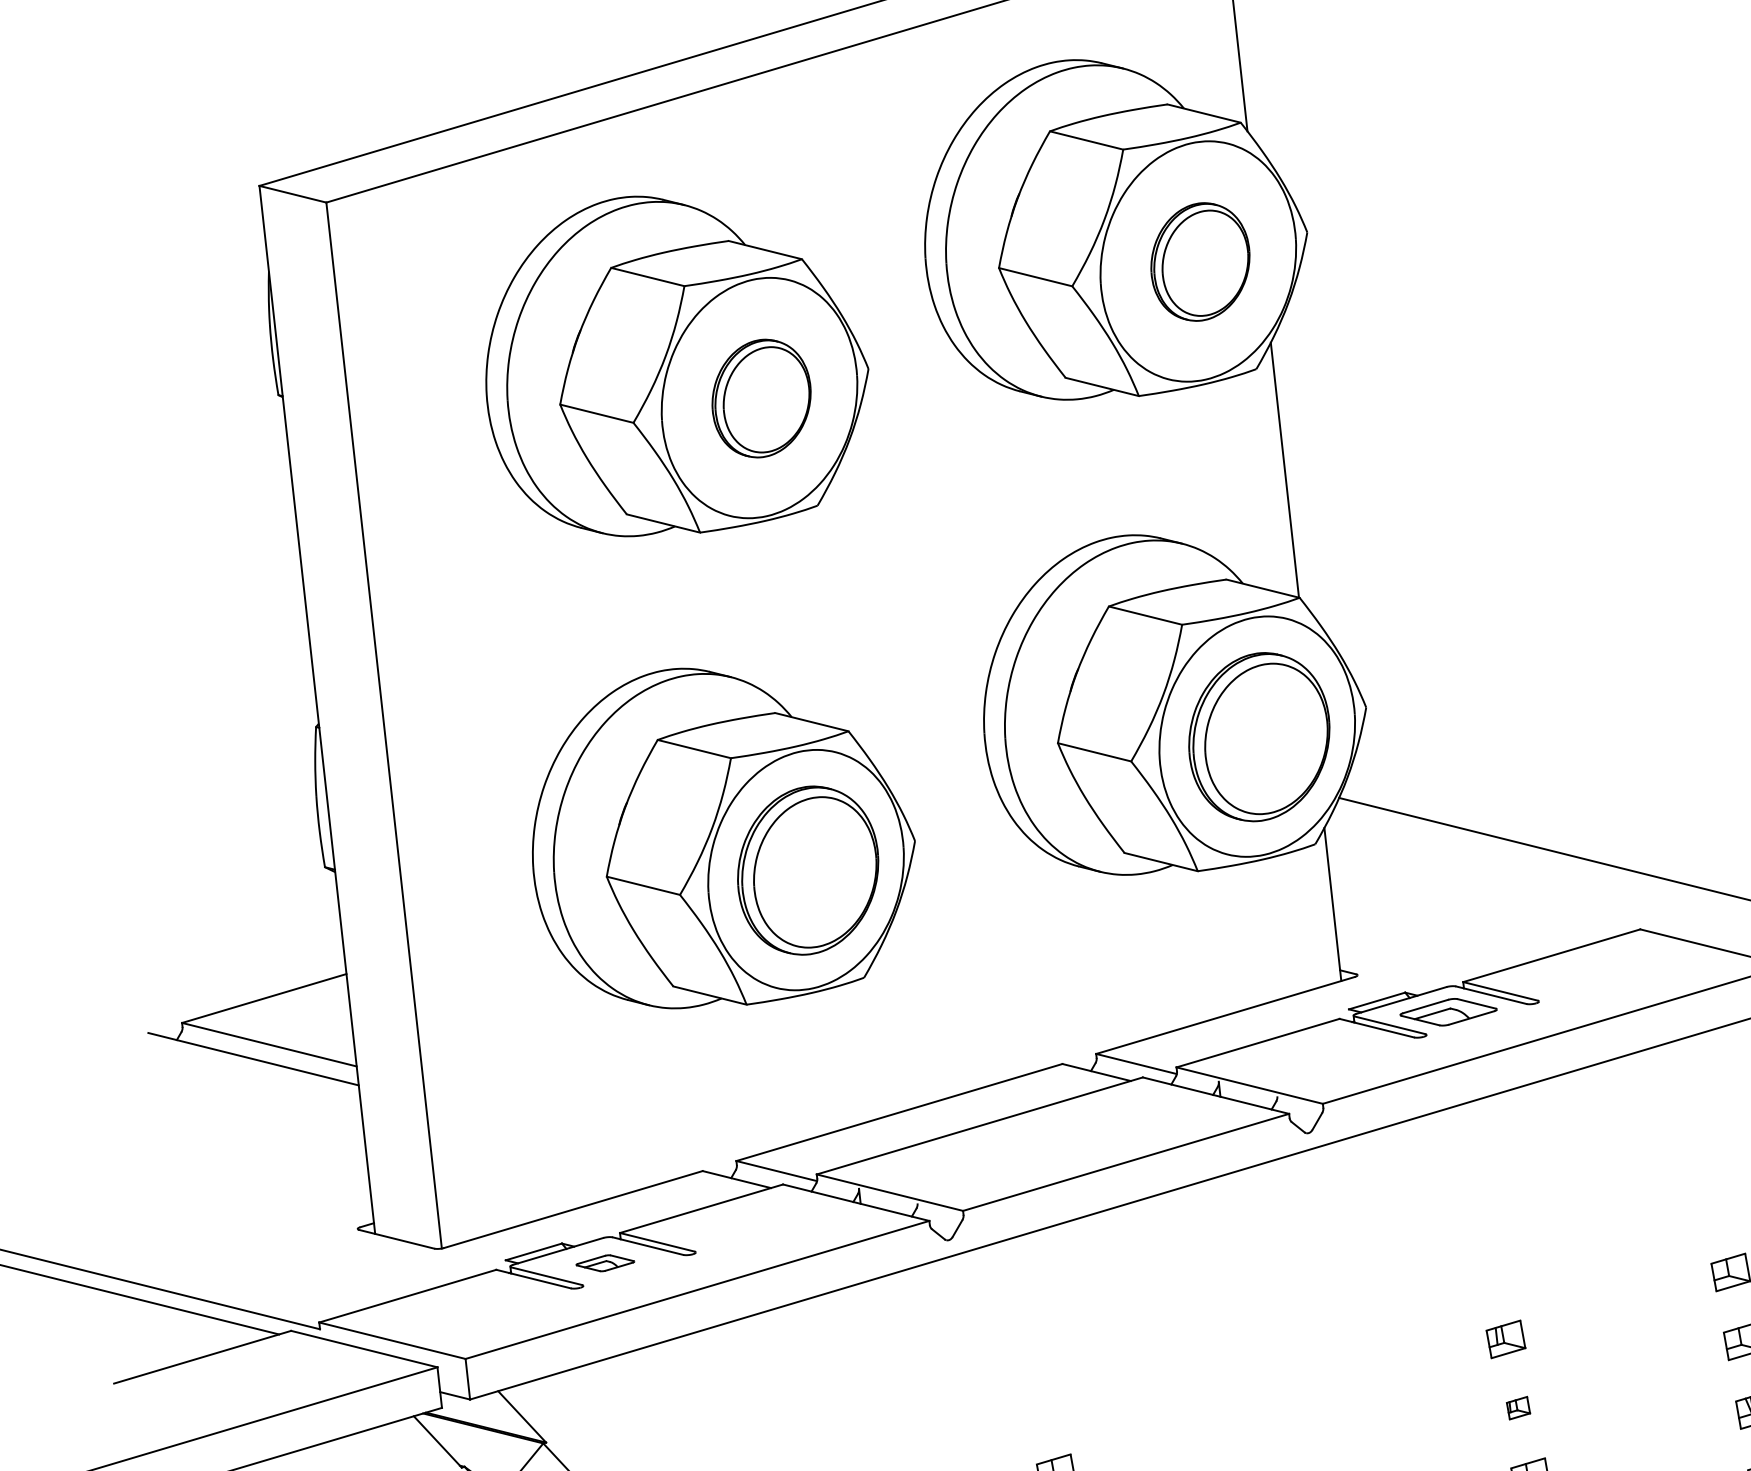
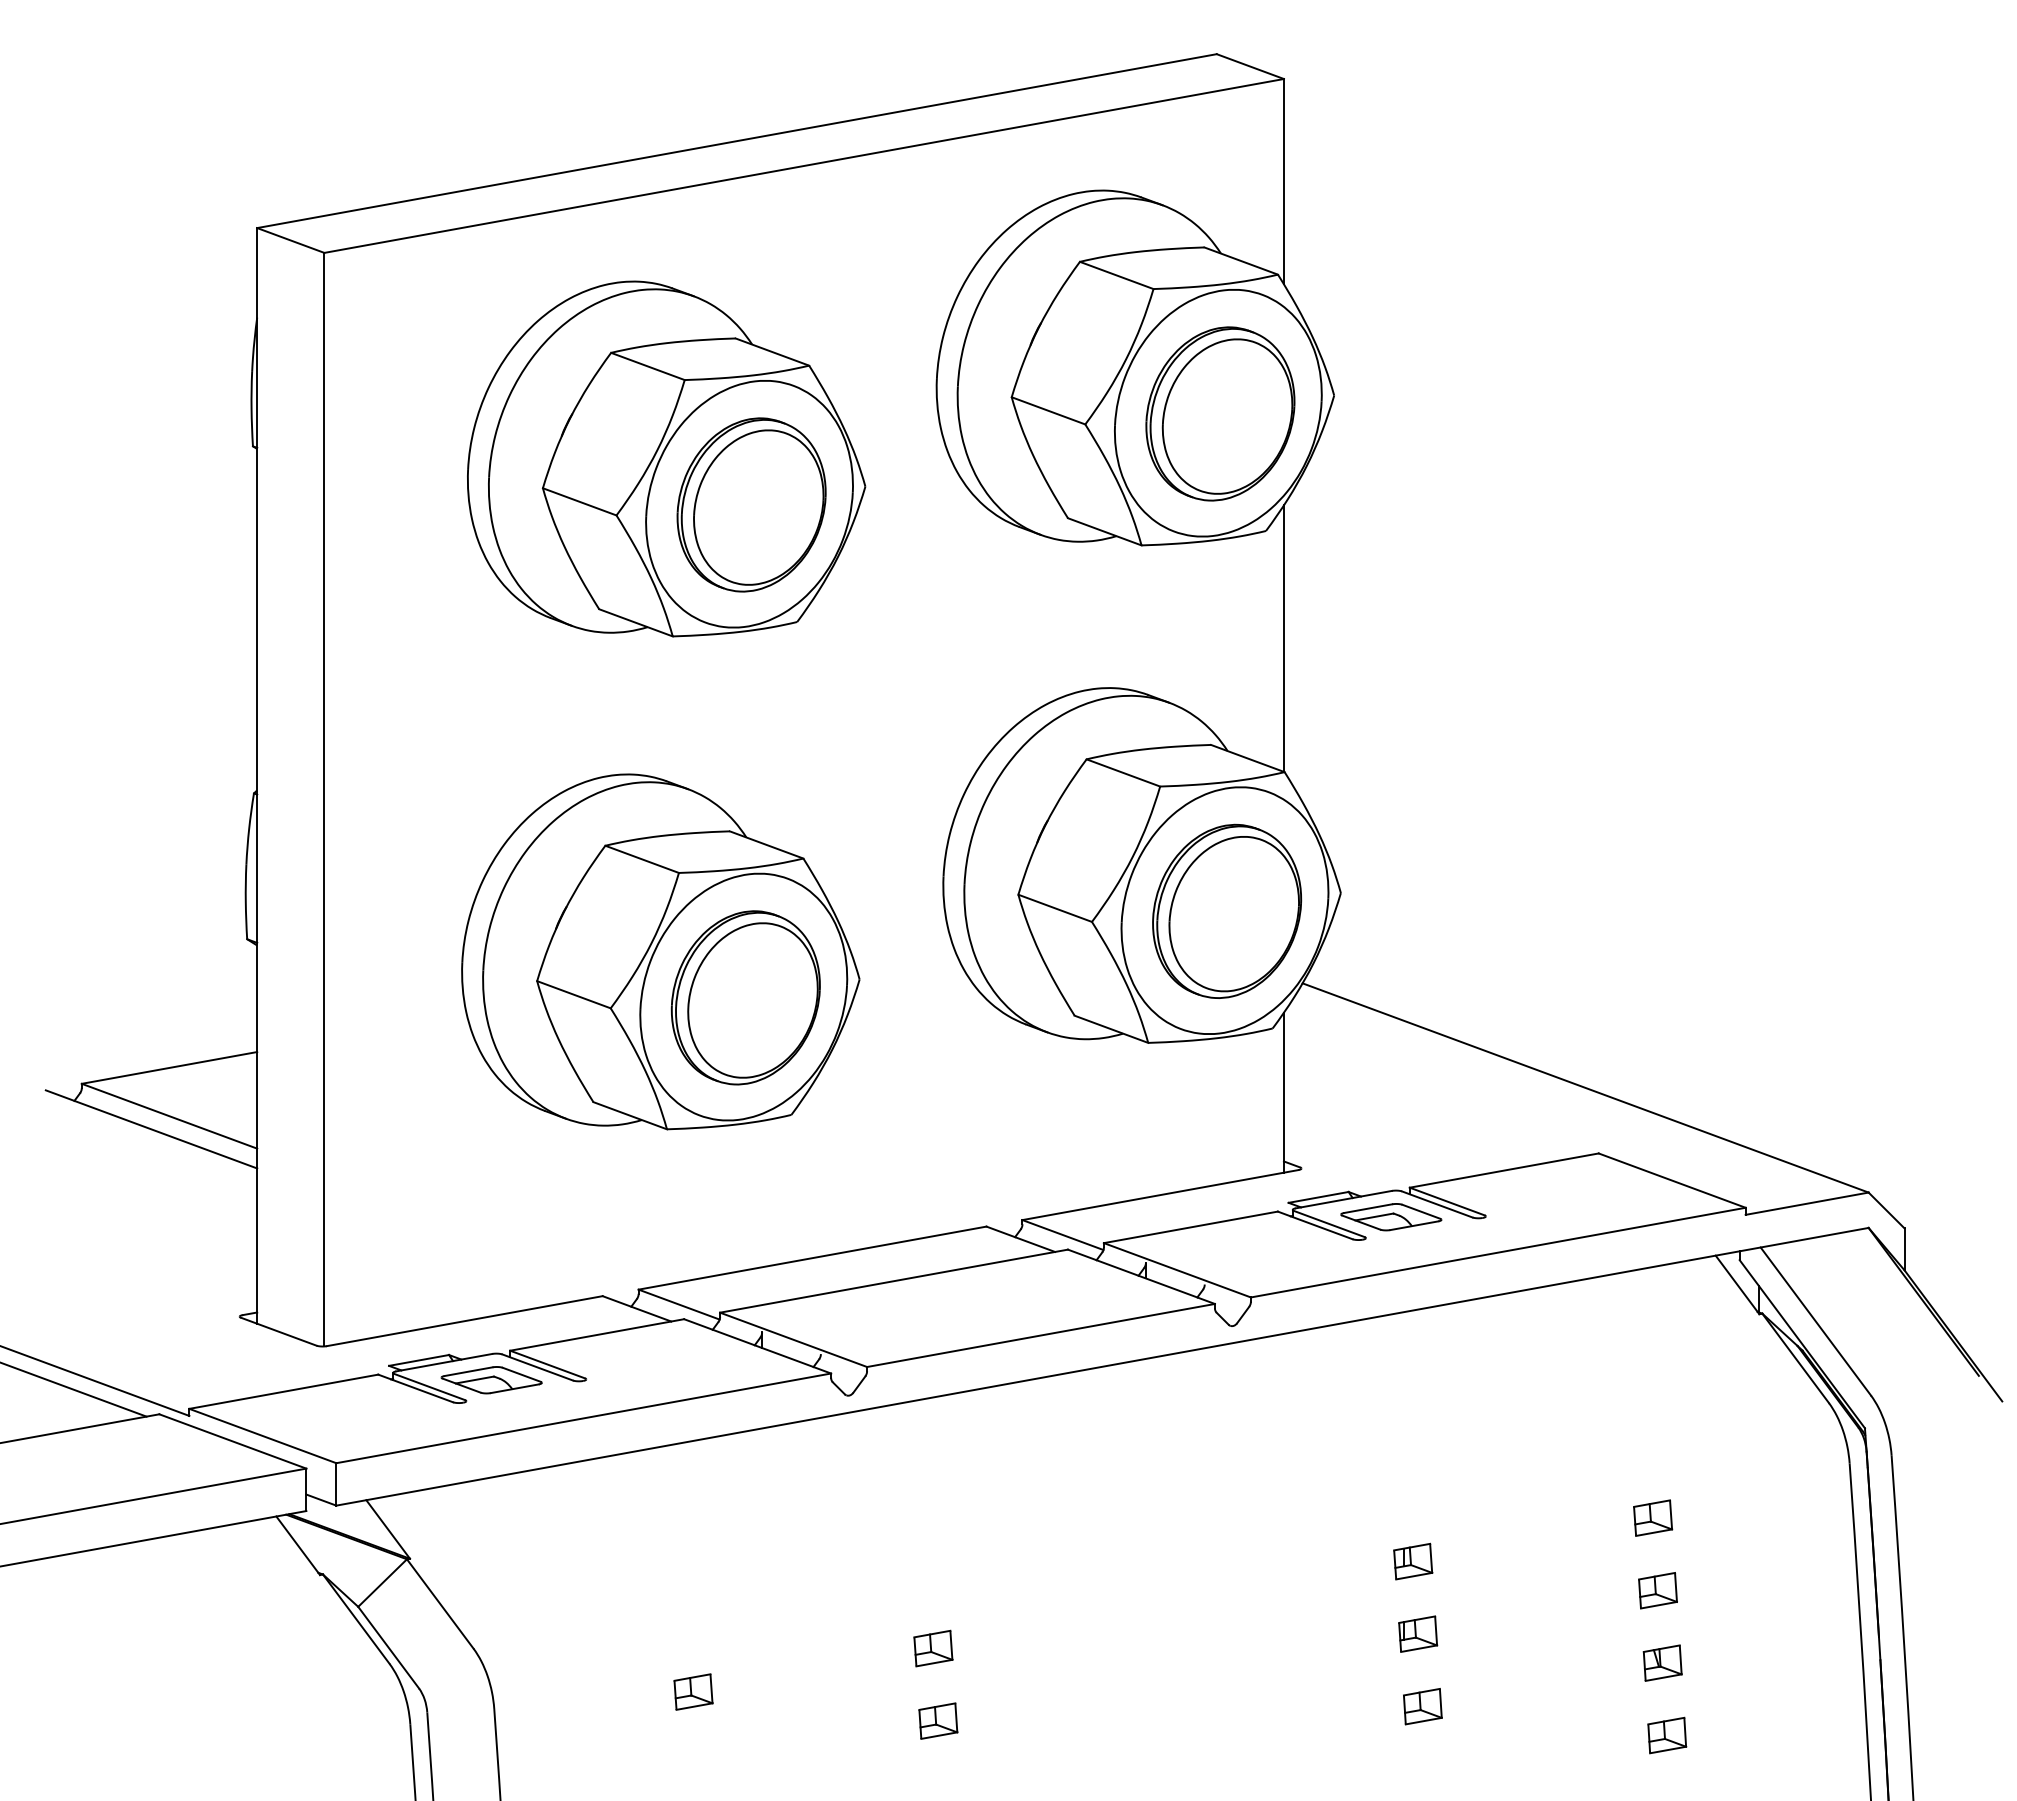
part: (1200, 261) -> (1220, 413), size x1.43
part: (761, 398) -> (751, 504), size x1.43
part: (605, 1263) -> (491, 1380), size x1.67
part: (1518, 1407) -> (1418, 1633), size x1.67

